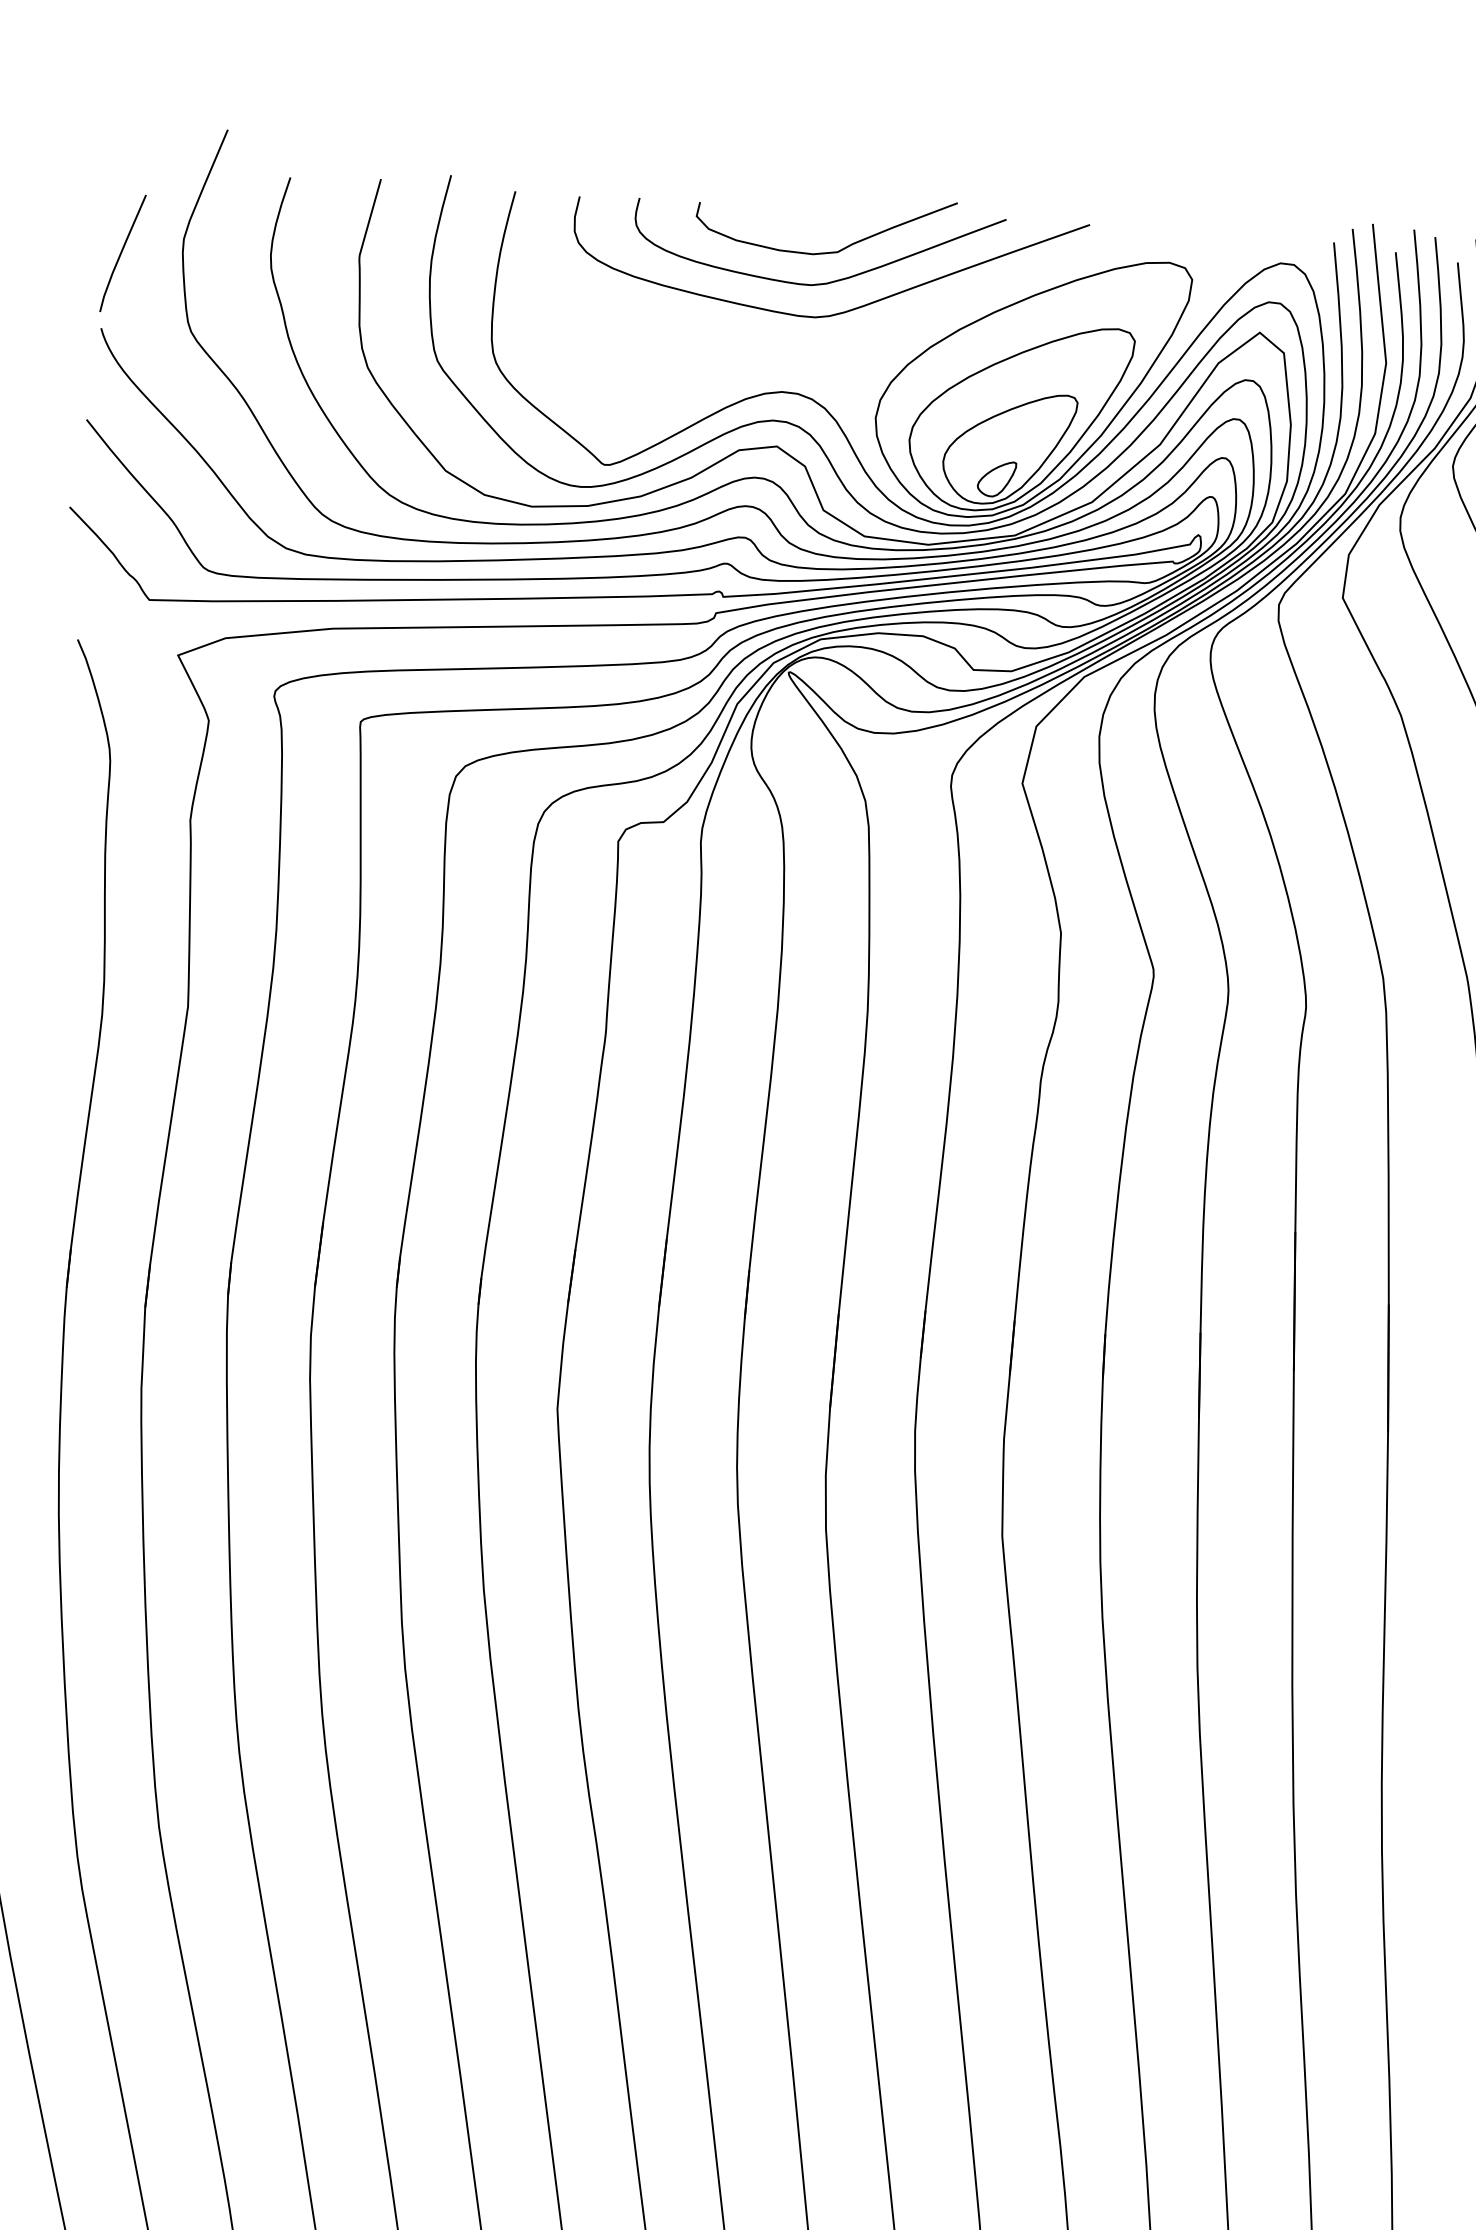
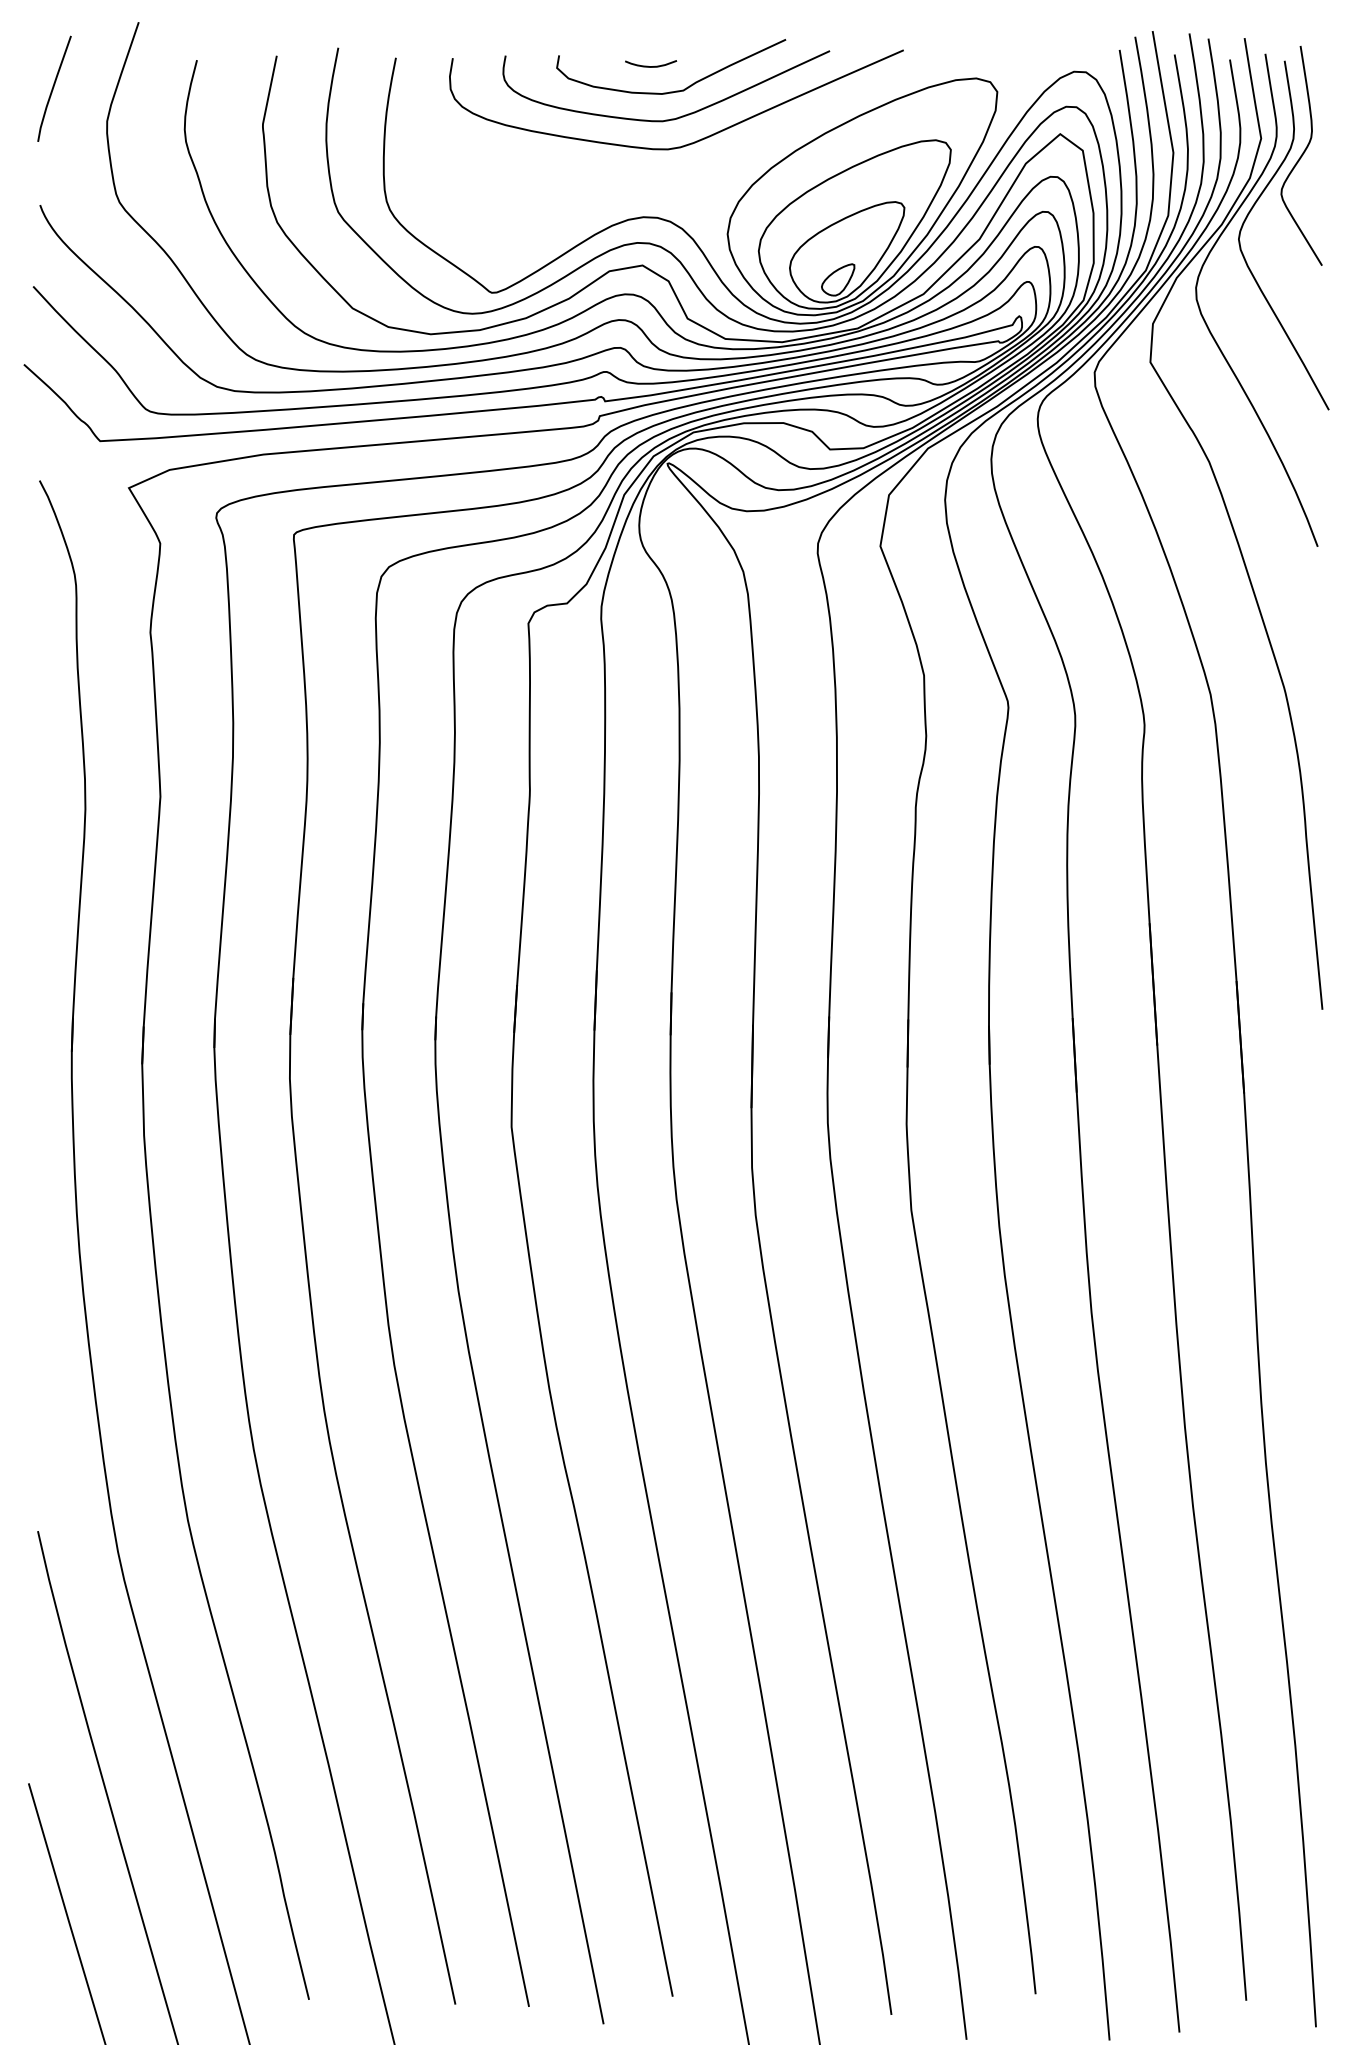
curve: (803, 222) -> (651, 66), added
curve: (123, 251) -> (54, 87), moved

